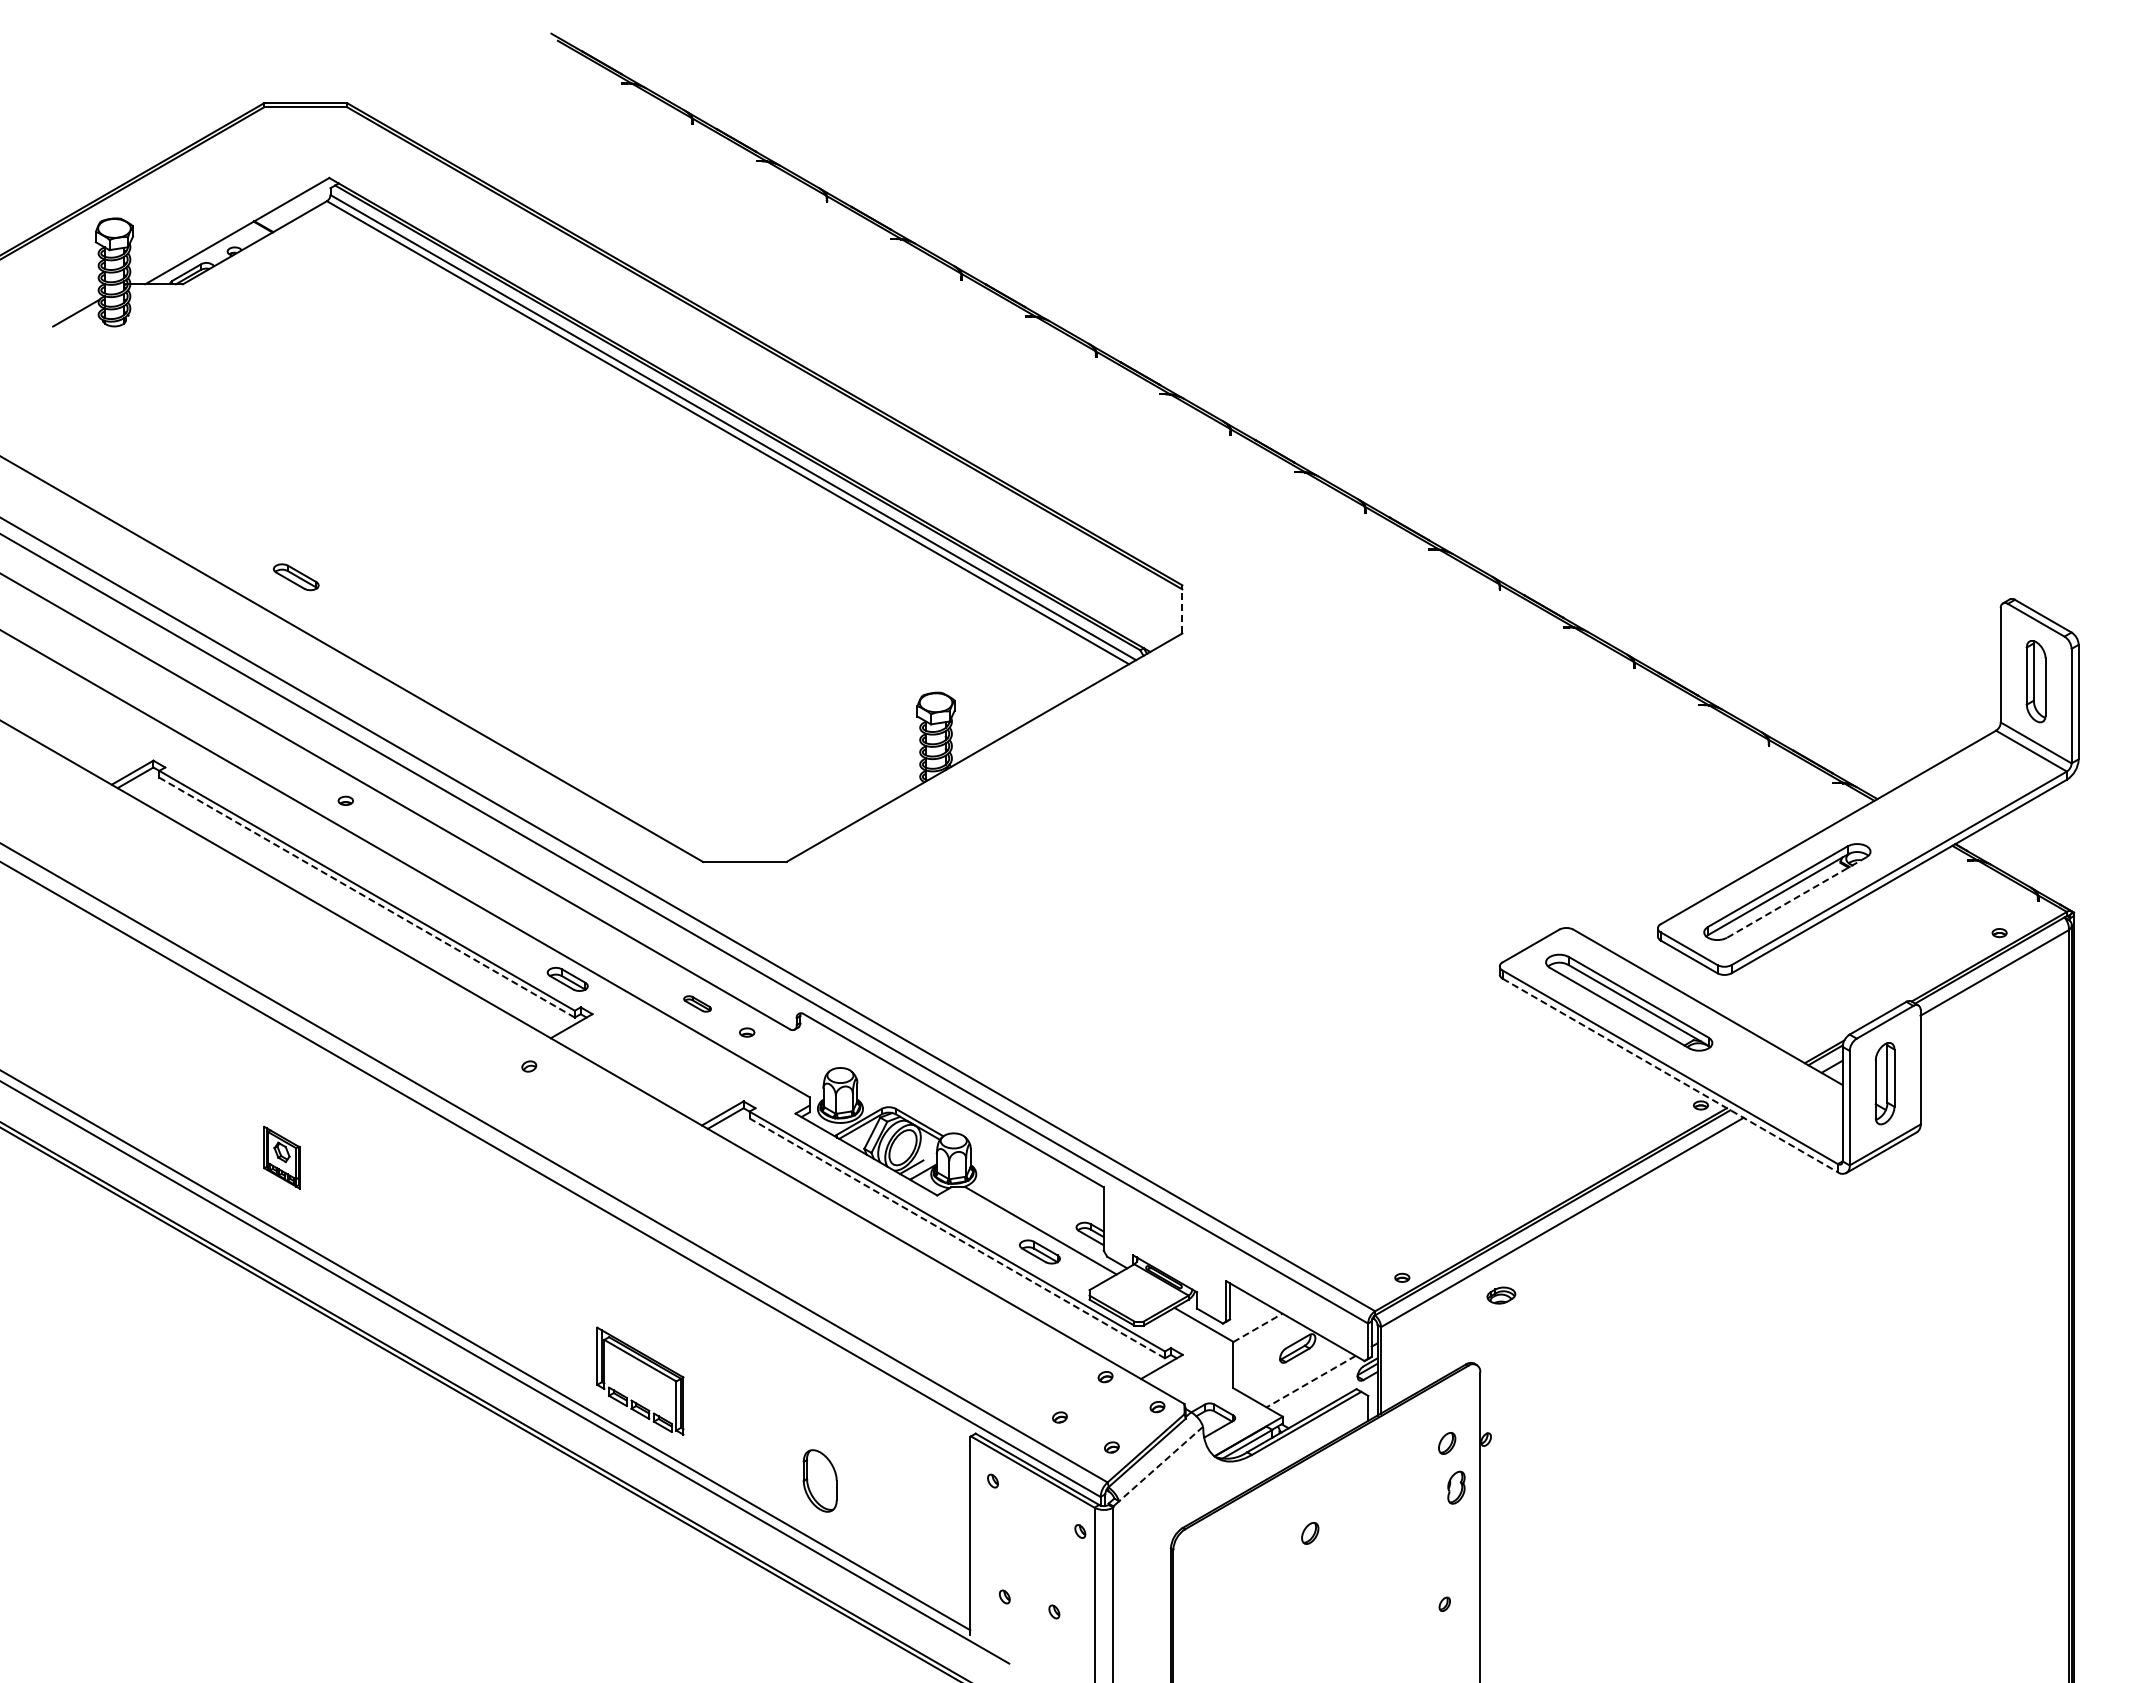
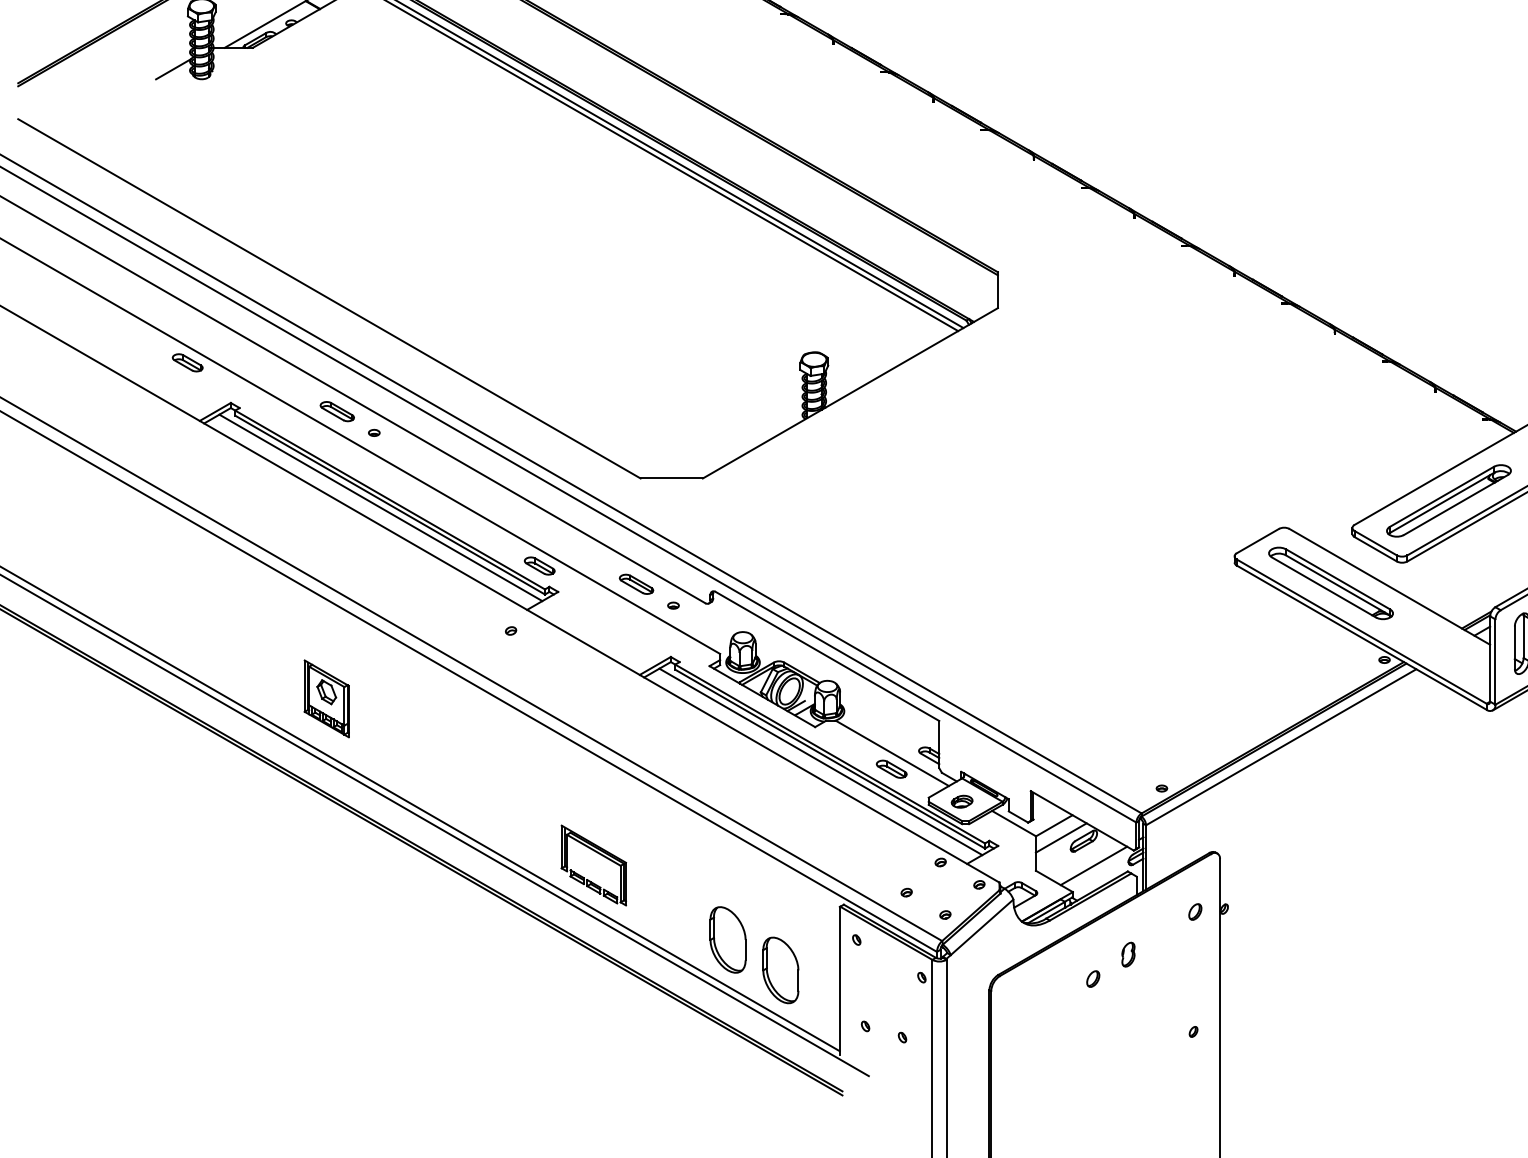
part: (295, 577) -> (336, 411), moved
line: (1182, 608) -> (998, 289), dashed -> solid
part: (95, 706) -> (187, 362), added
line: (367, 897) -> (390, 504), dashed -> solid
line: (1796, 897) -> (1455, 504), dashed -> solid
line: (354, 901) -> (380, 507), added
part: (697, 1003) -> (636, 584), size x1.67
line: (1670, 1075) -> (1361, 637), dashed -> solid
part: (281, 1157) -> (326, 698), size x1.67
line: (957, 1238) -> (830, 759), dashed -> solid
line: (944, 1242) -> (820, 762), added
part: (1501, 1295) -> (962, 801), moved
line: (1258, 1327) -> (1054, 825), dashed -> solid
line: (1267, 1343) -> (1061, 837), added
line: (1310, 1381) -> (1093, 865), dashed -> solid
line: (1160, 1464) -> (981, 927), dashed -> solid
part: (819, 1480) -> (727, 939), size x1.43
part: (1456, 1487) -> (1128, 954), moved
part: (890, 1521) -> (780, 970), added

